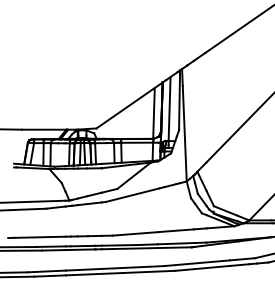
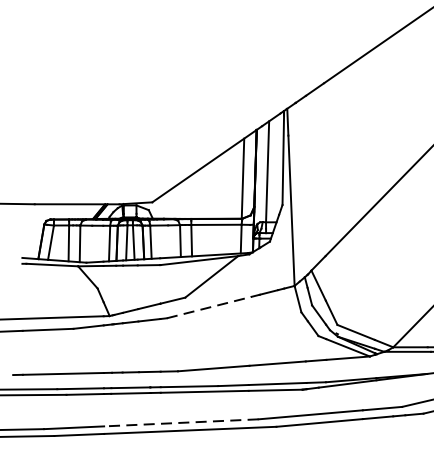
line: (132, 195) -> (209, 308), solid -> dashed
line: (114, 268) -> (180, 423), solid -> dashed

